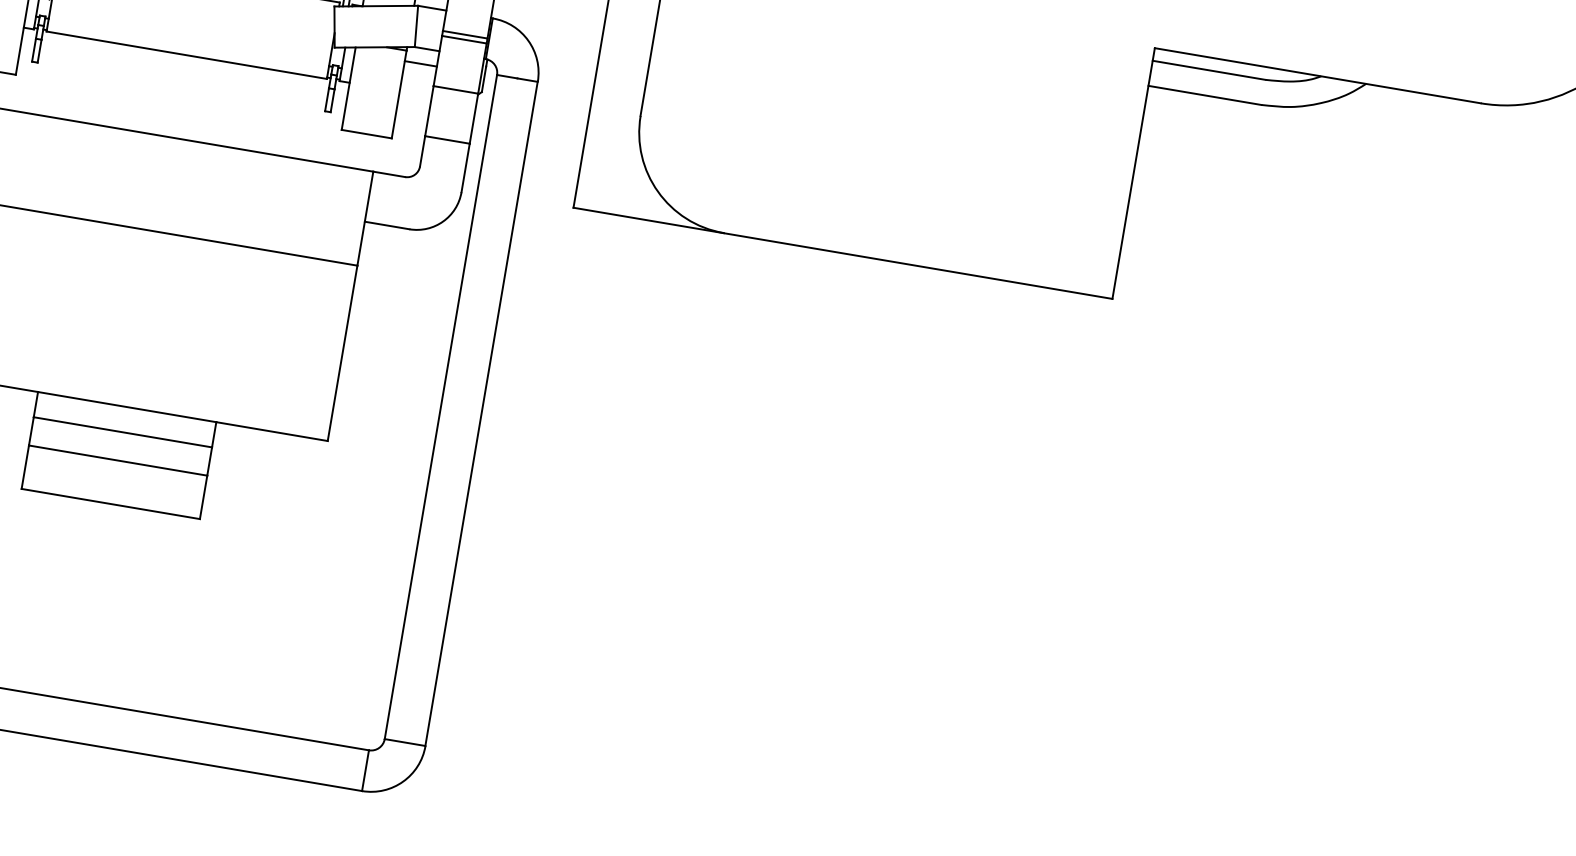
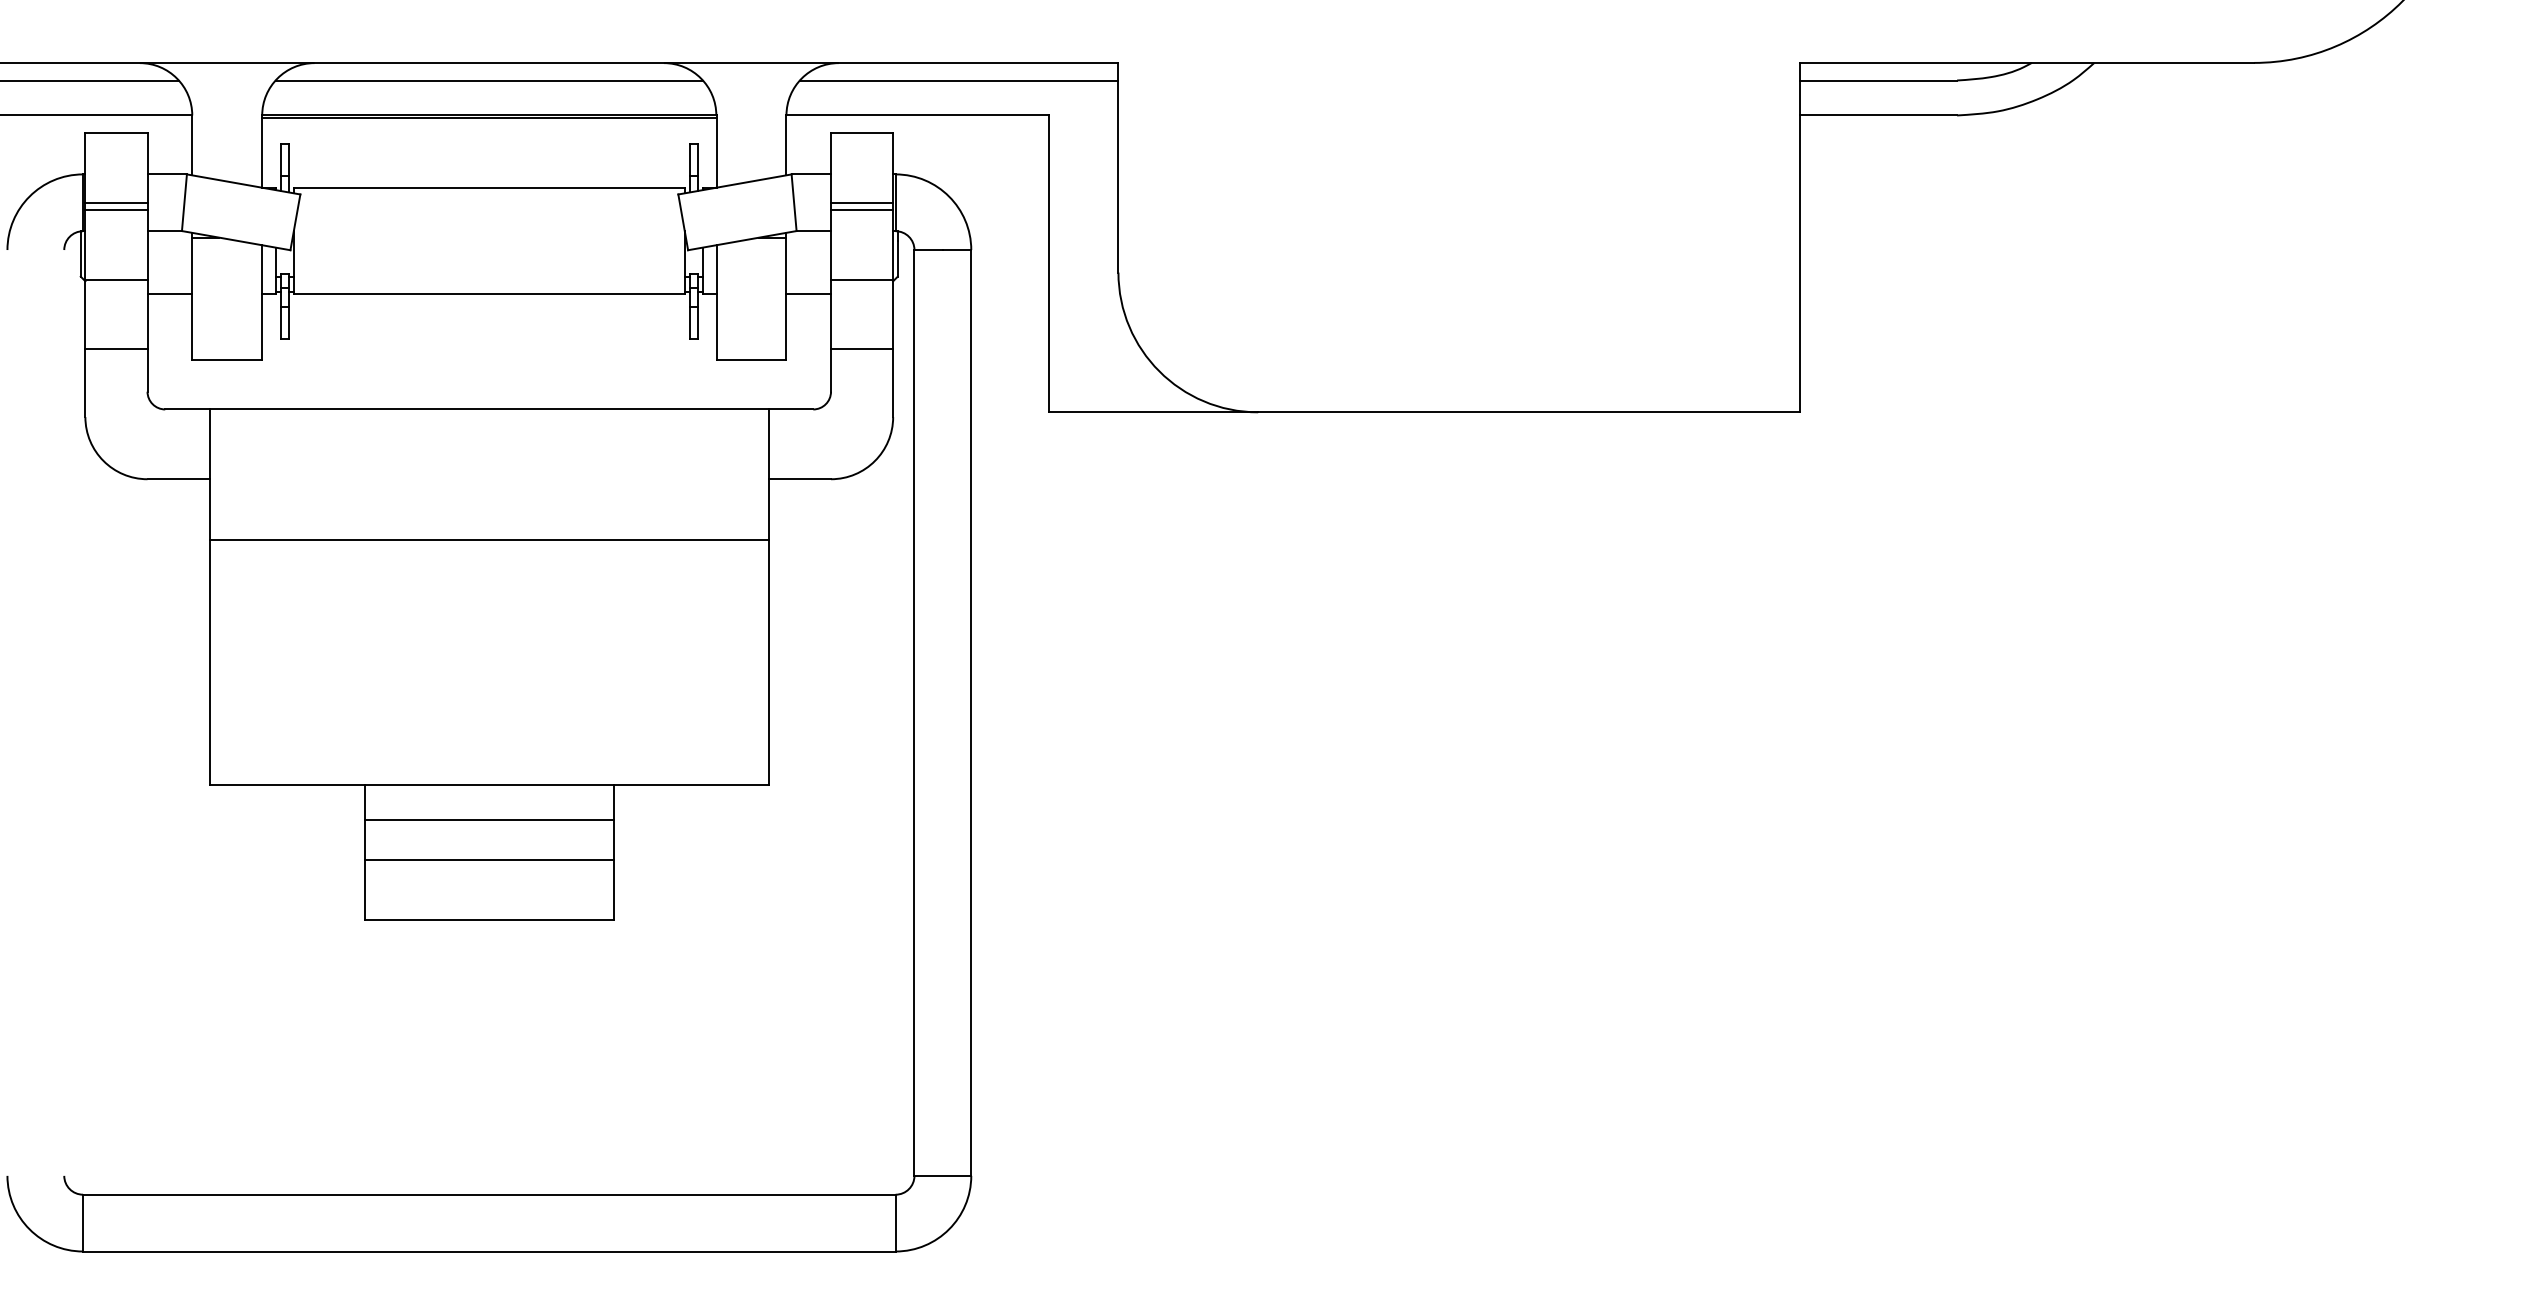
line: (420, 63) -> (808, 294), moved

